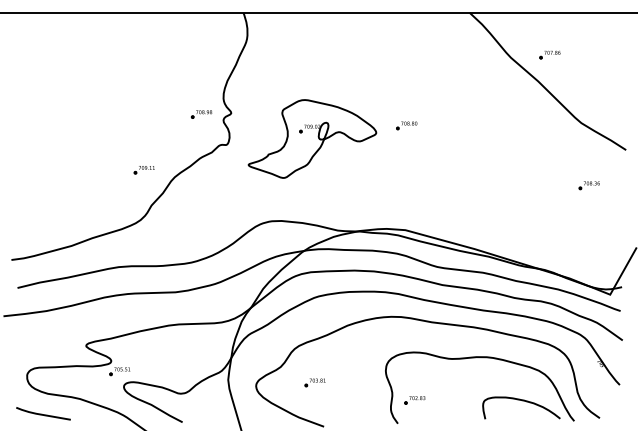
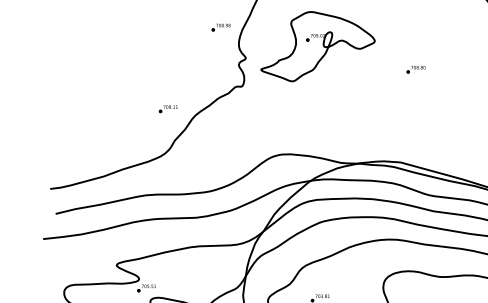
part: (201, 114) -> (221, 27), moved
part: (406, 125) -> (415, 69), moved
part: (312, 138) -> (318, 46), moved

